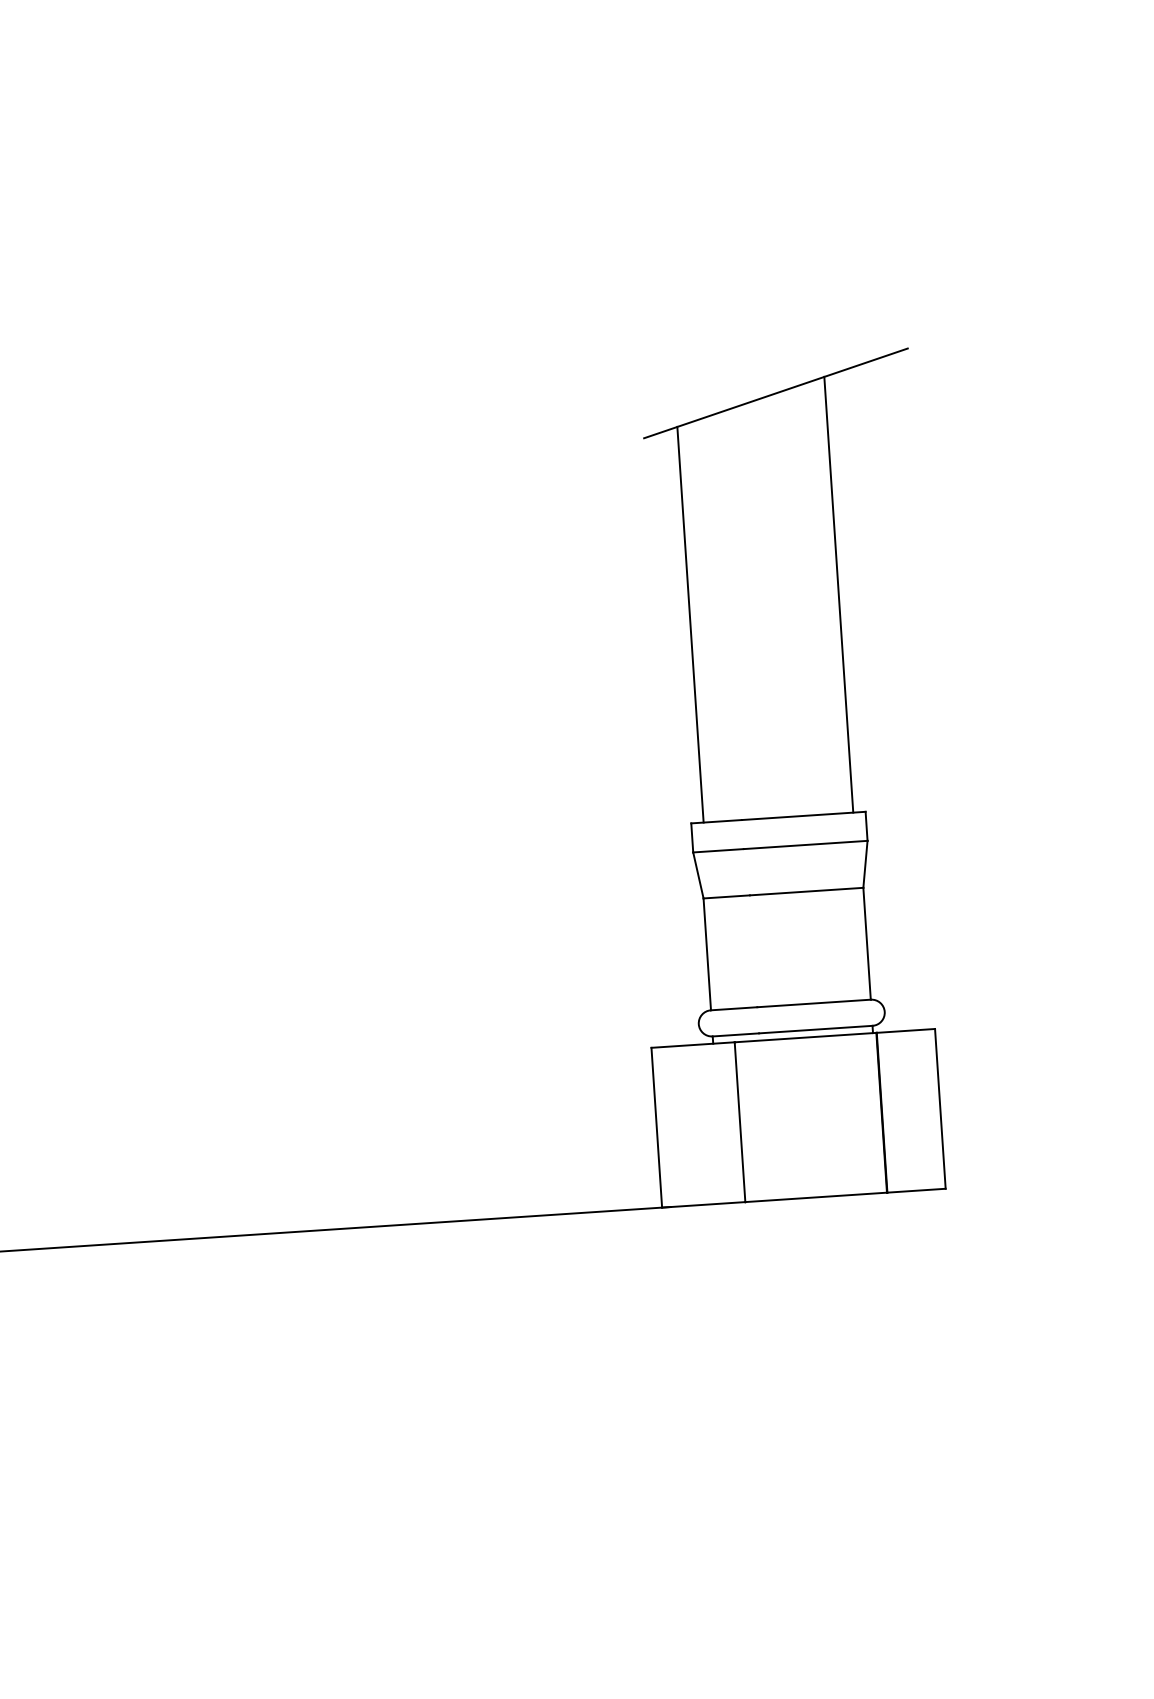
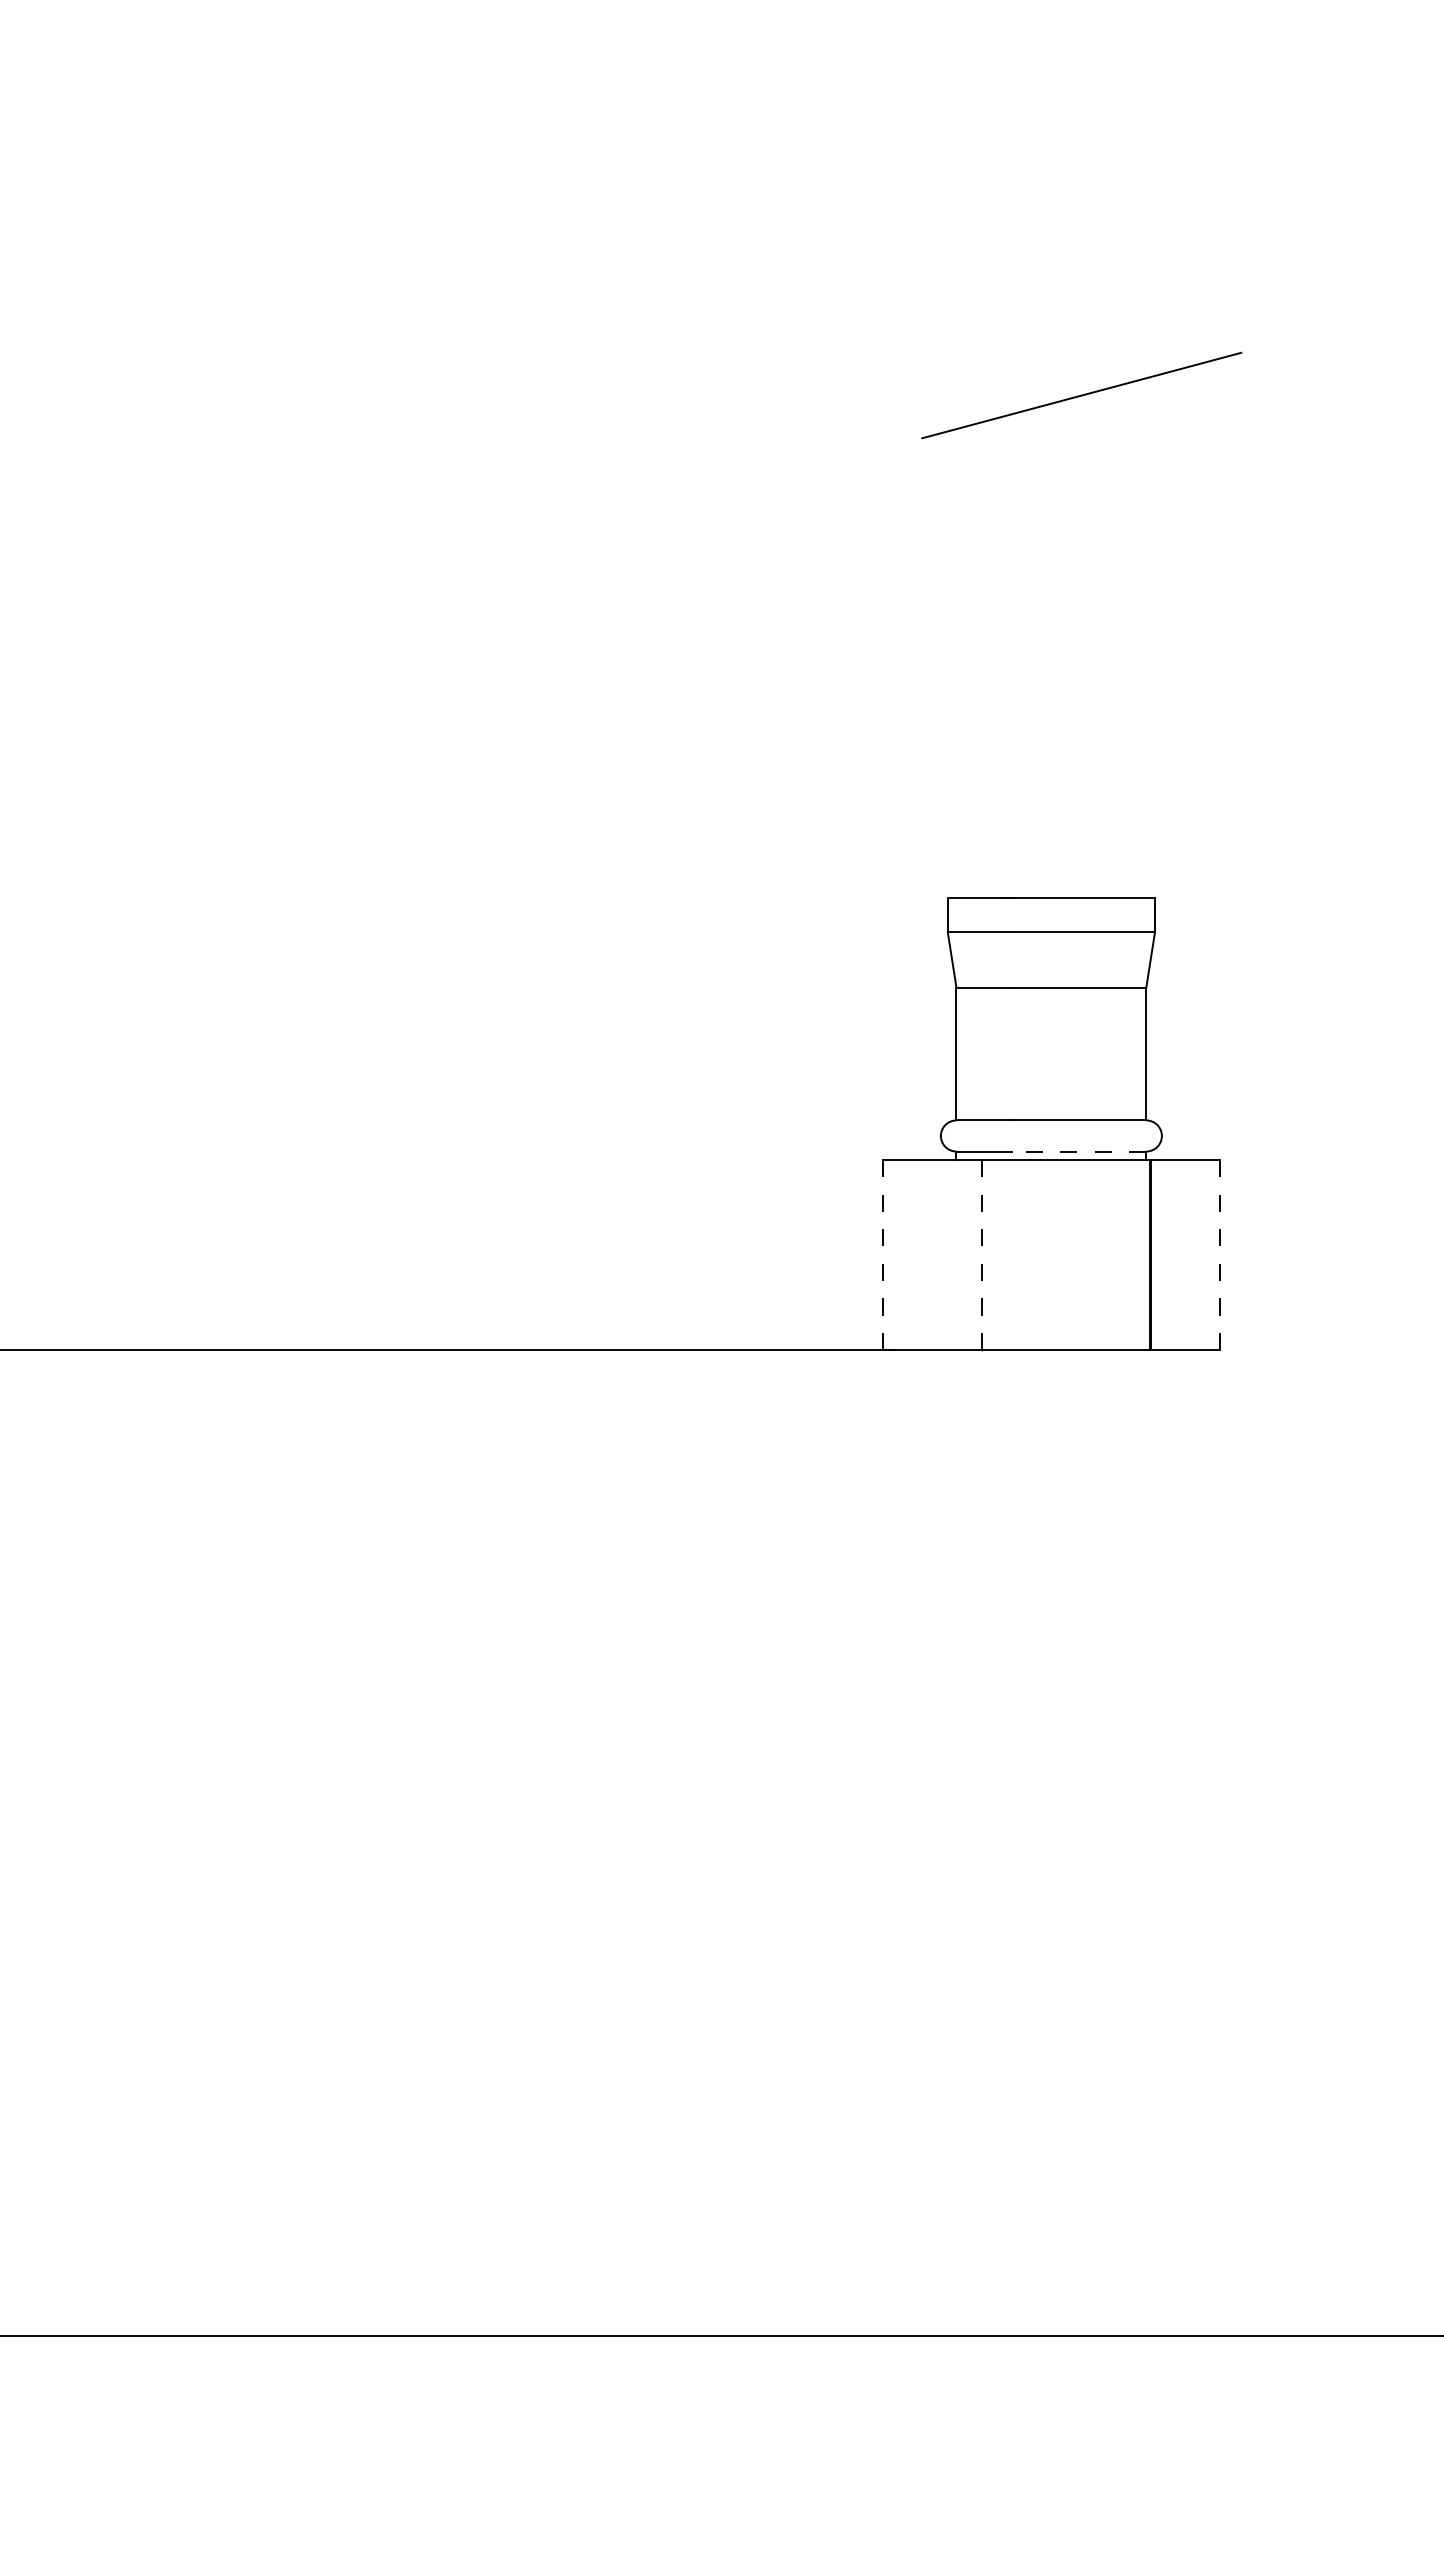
line: (838, 594) -> (1140, 638), removed
line: (690, 624) -> (962, 662), removed
line: (815, 1029) -> (1078, 1151), solid -> dashed
line: (940, 1109) -> (1220, 1255), solid -> dashed
line: (739, 1122) -> (981, 1255), solid -> dashed
line: (657, 1128) -> (883, 1255), solid -> dashed

